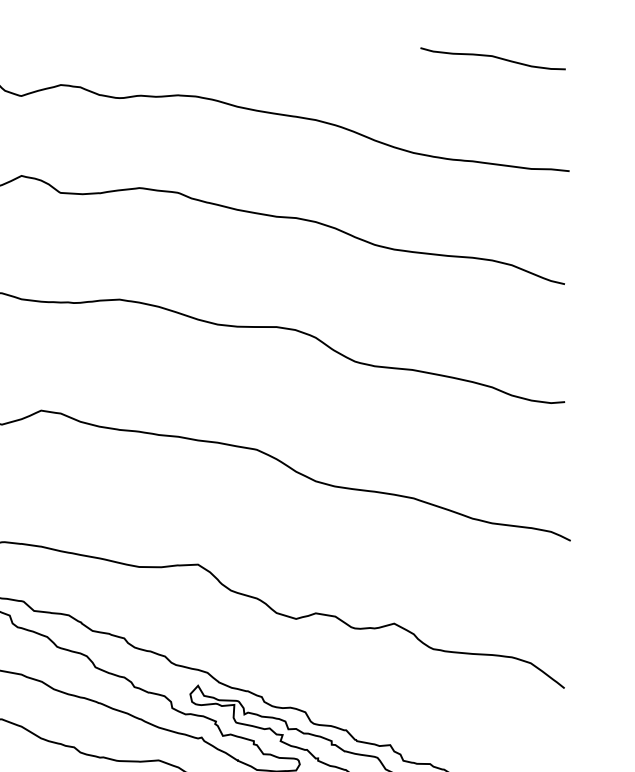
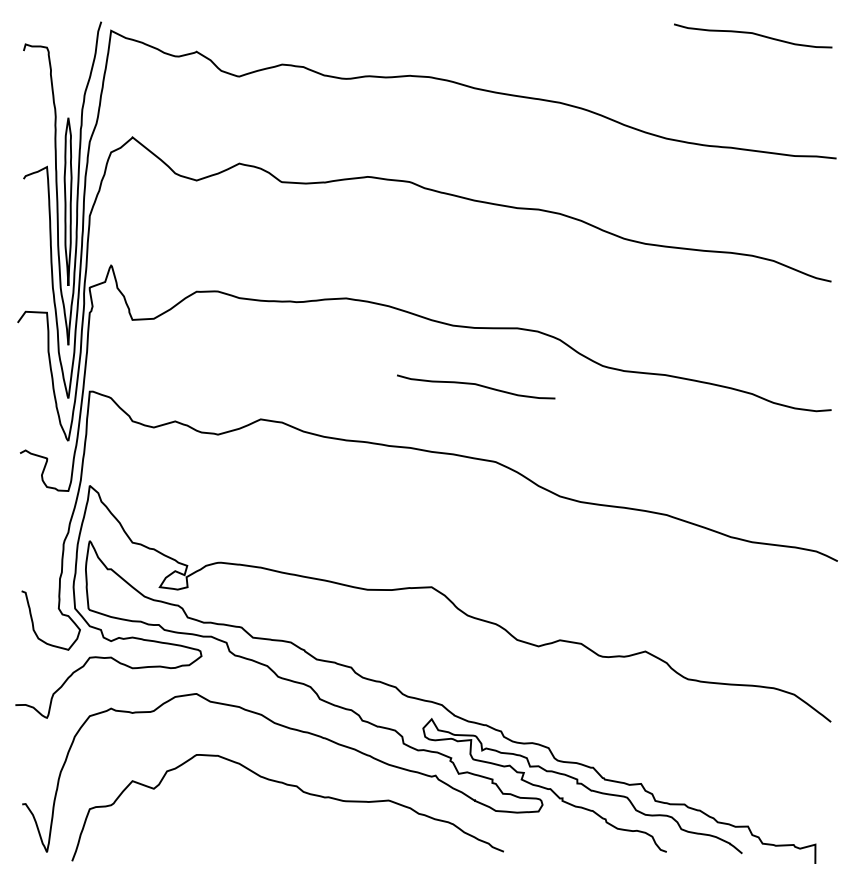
curve: (239, 379) -> (476, 385), added

